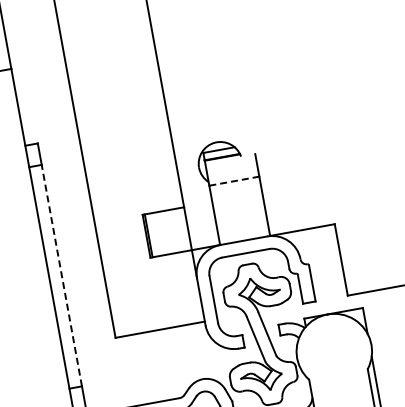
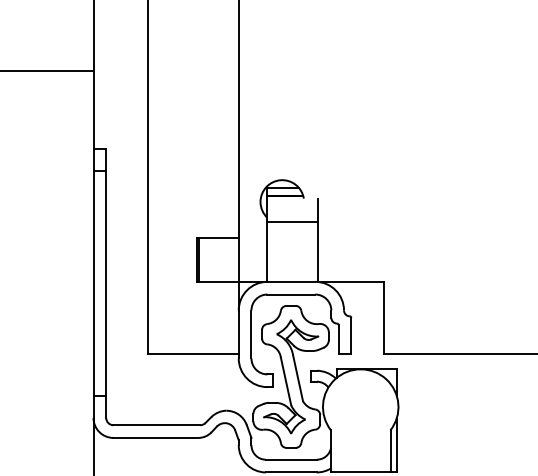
line: (234, 181) -> (293, 221), dashed -> solid
line: (62, 275) -> (106, 283), dashed -> solid

